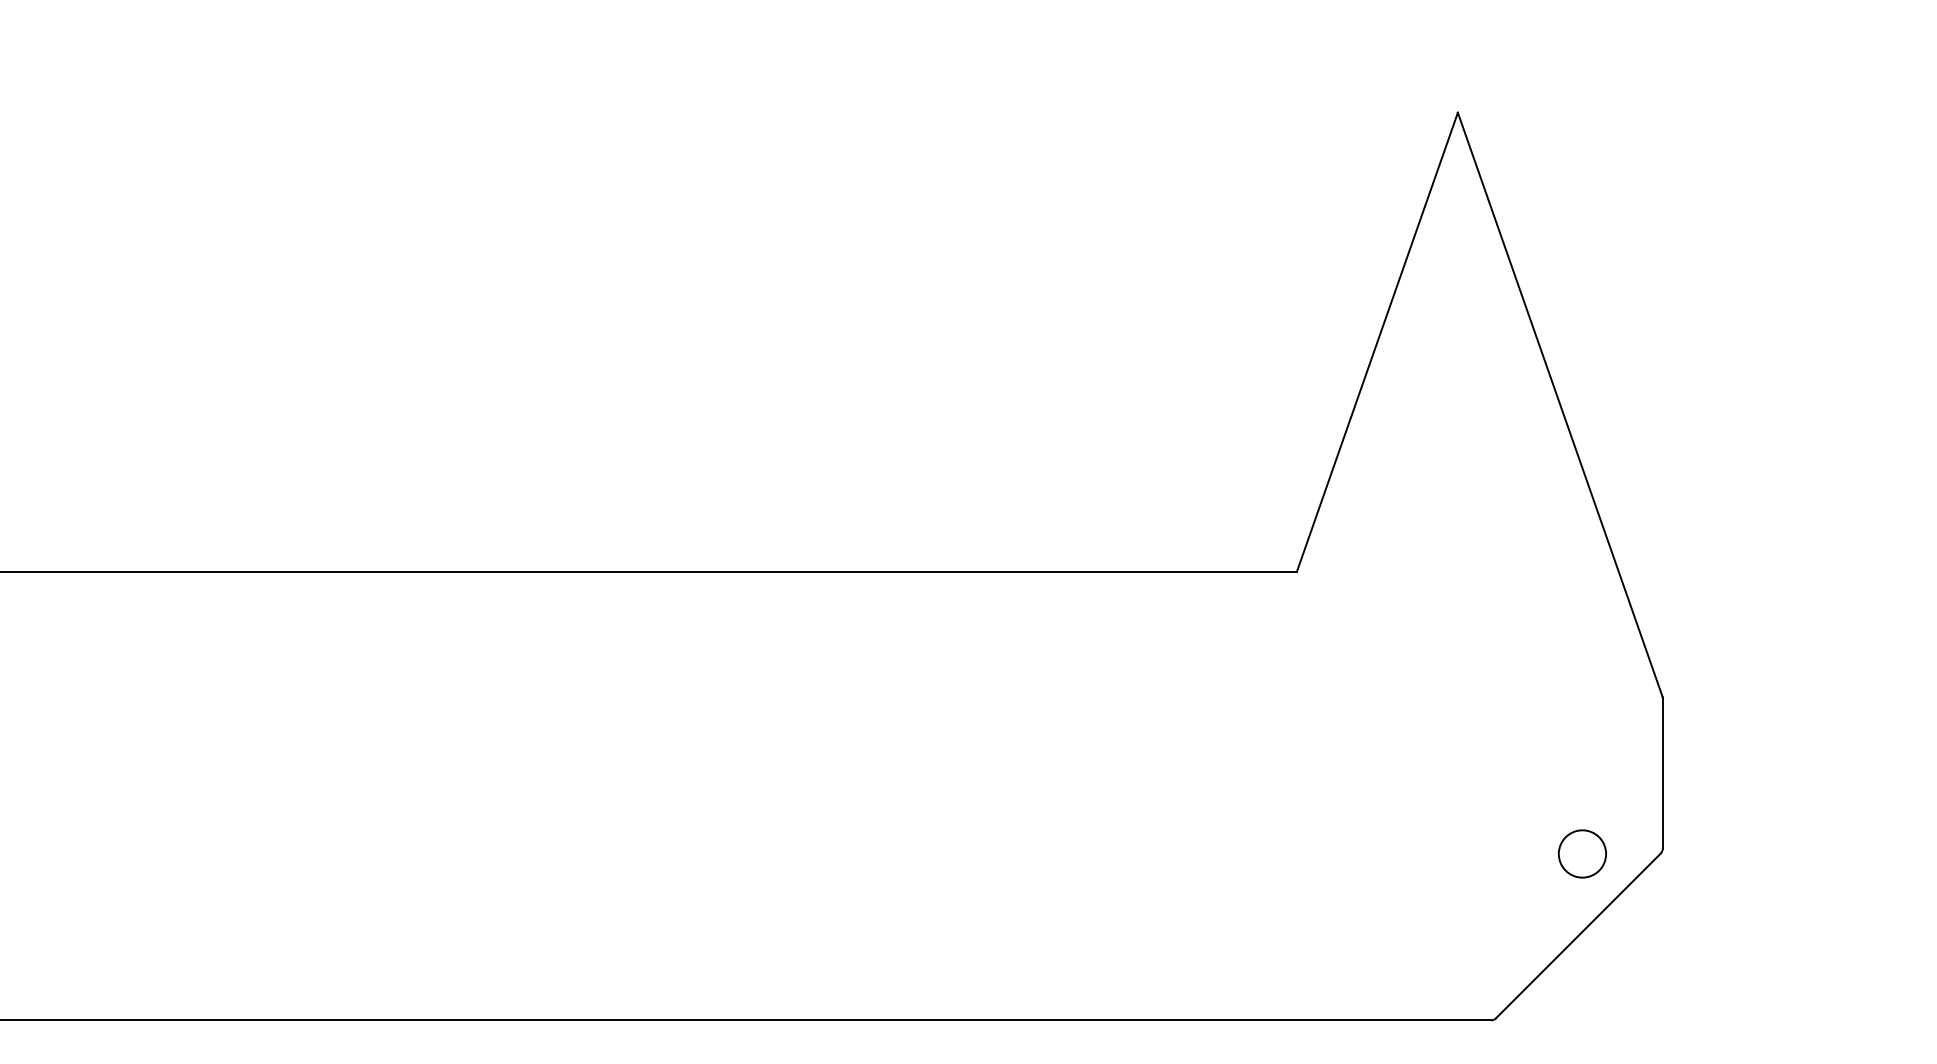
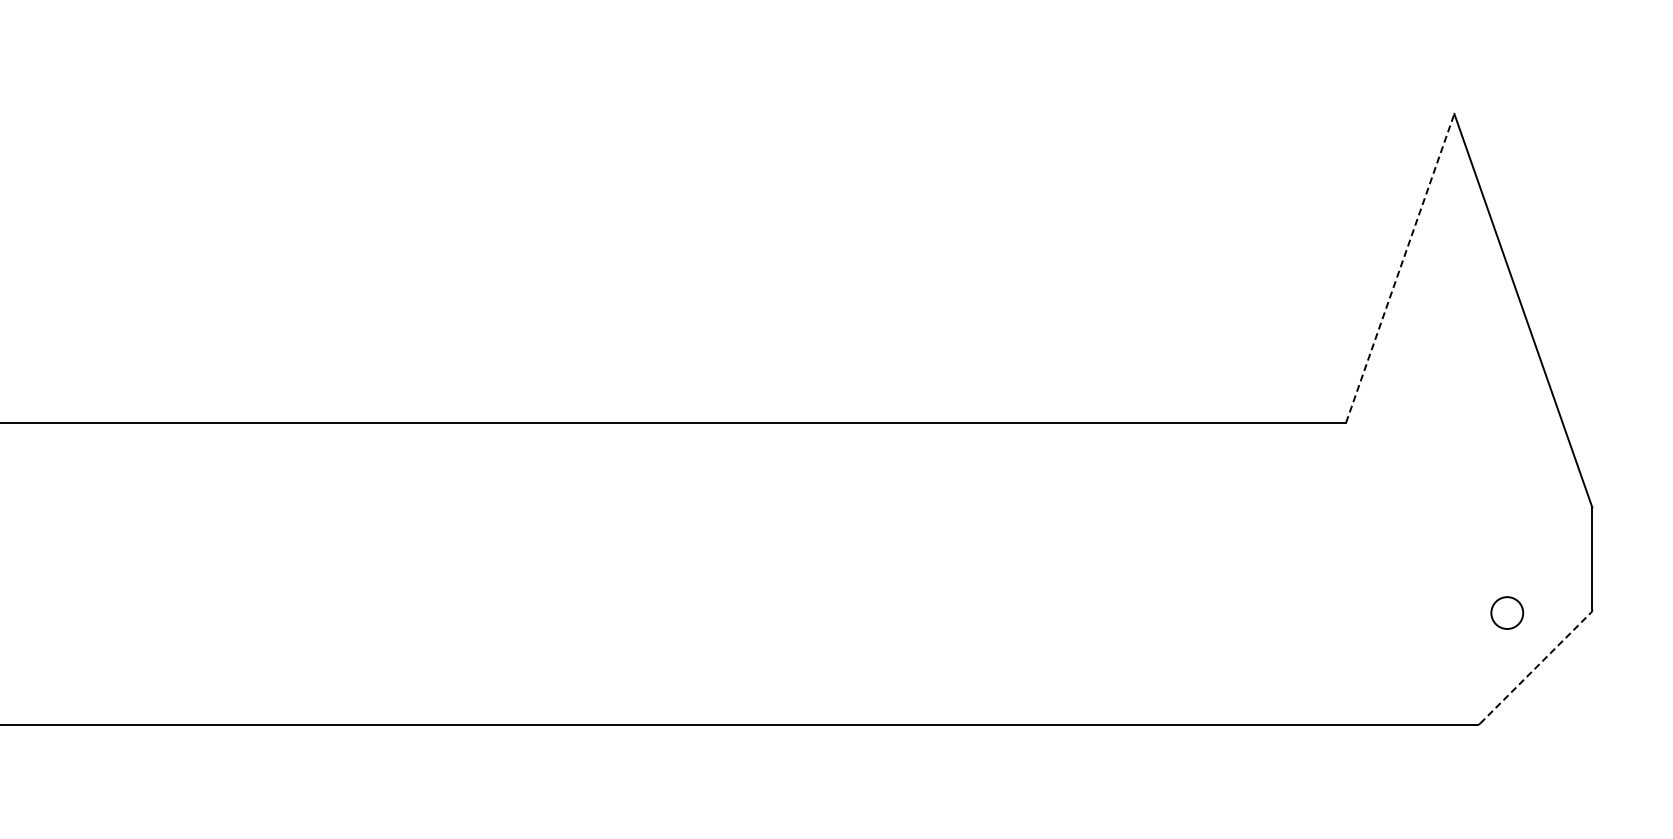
line: (1377, 342) -> (1400, 268), solid -> dashed
circle: (1582, 853) -> (1507, 612), moved
line: (1578, 934) -> (1535, 667), solid -> dashed

